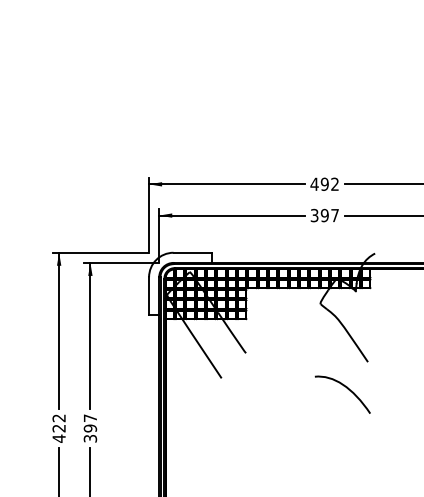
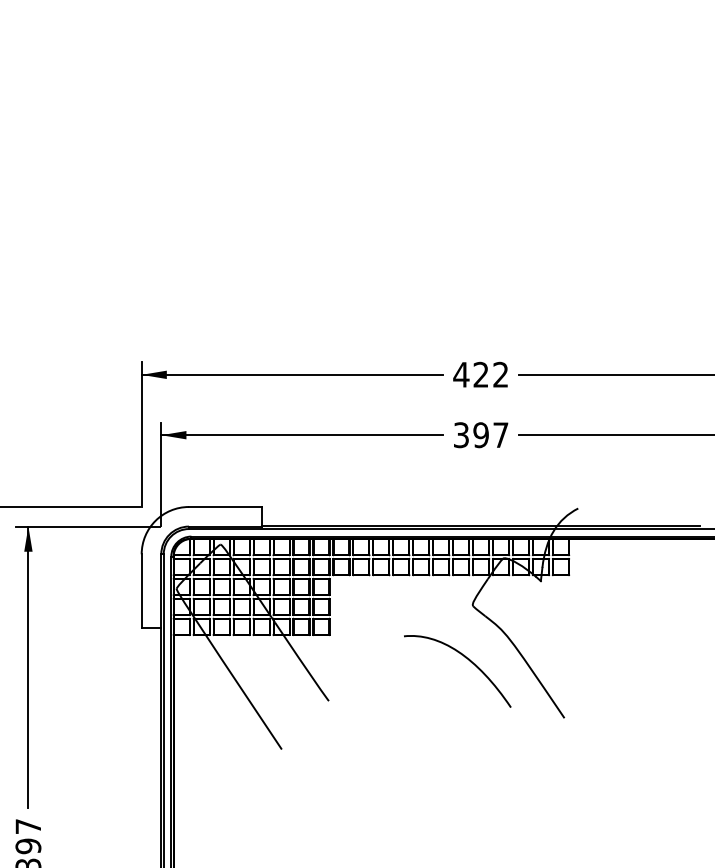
text: (324, 183) -> (480, 373), 492 -> 422
curve: (347, 389) -> (466, 660), moved

